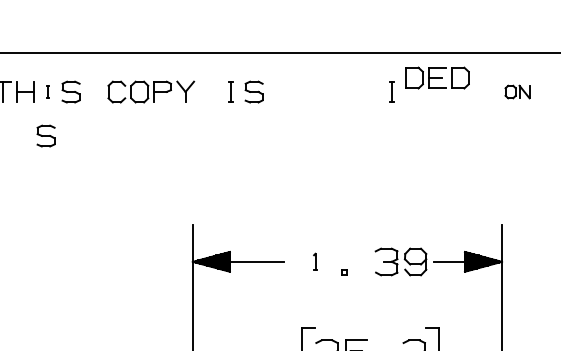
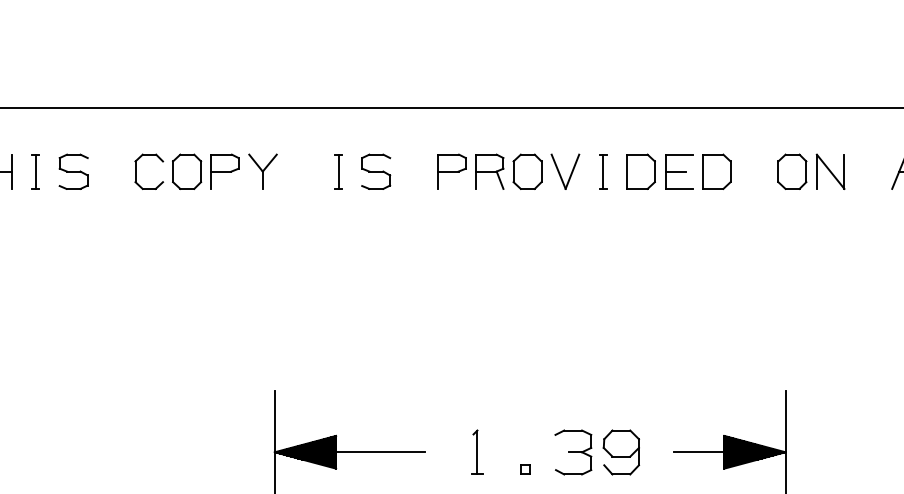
part: (437, 77) -> (678, 170), moved
part: (47, 91) -> (34, 170), size x1.67
part: (334, 91) -> (508, 170), added
part: (517, 91) -> (811, 170), size x1.67
part: (45, 135) -> (31, 243), removed
part: (315, 261) -> (477, 451), size x1.67
part: (400, 261) -> (596, 451), moved

